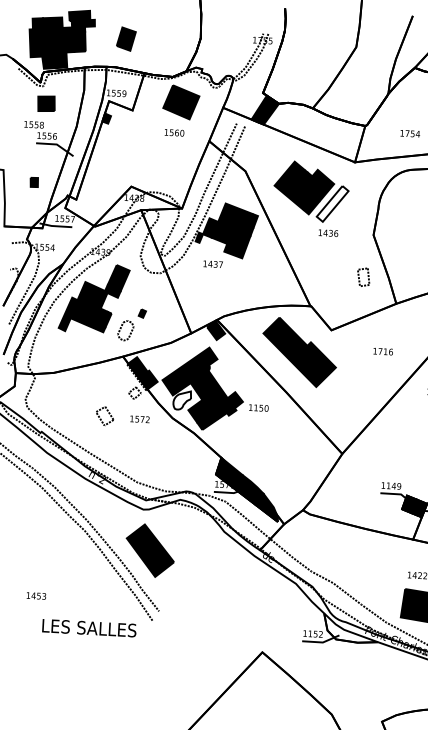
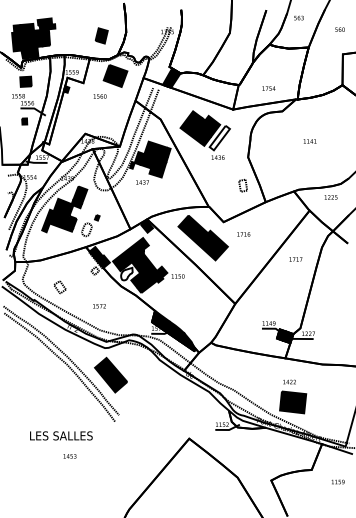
part: (126, 38) -> (101, 35), moved
text: (173, 132) -> (99, 96), moved
part: (34, 182) -> (24, 121), moved
text: (382, 351) -> (243, 234), moved
part: (104, 416) -> (59, 287), moved
text: (139, 419) -> (99, 306), moved
text: (35, 596) -> (69, 456), moved
text: (89, 627) -> (61, 435), moved

